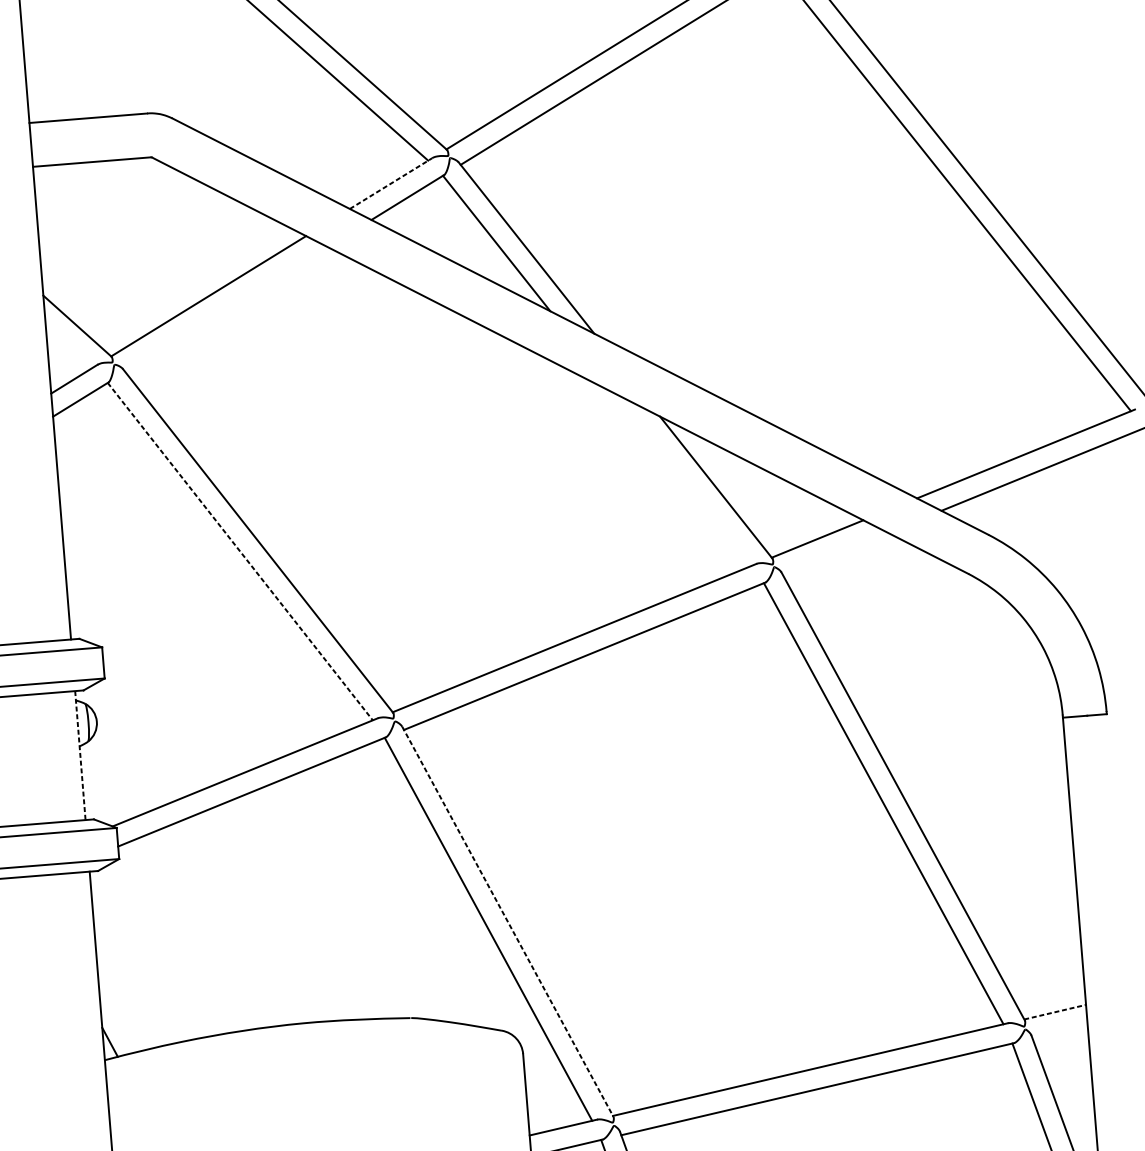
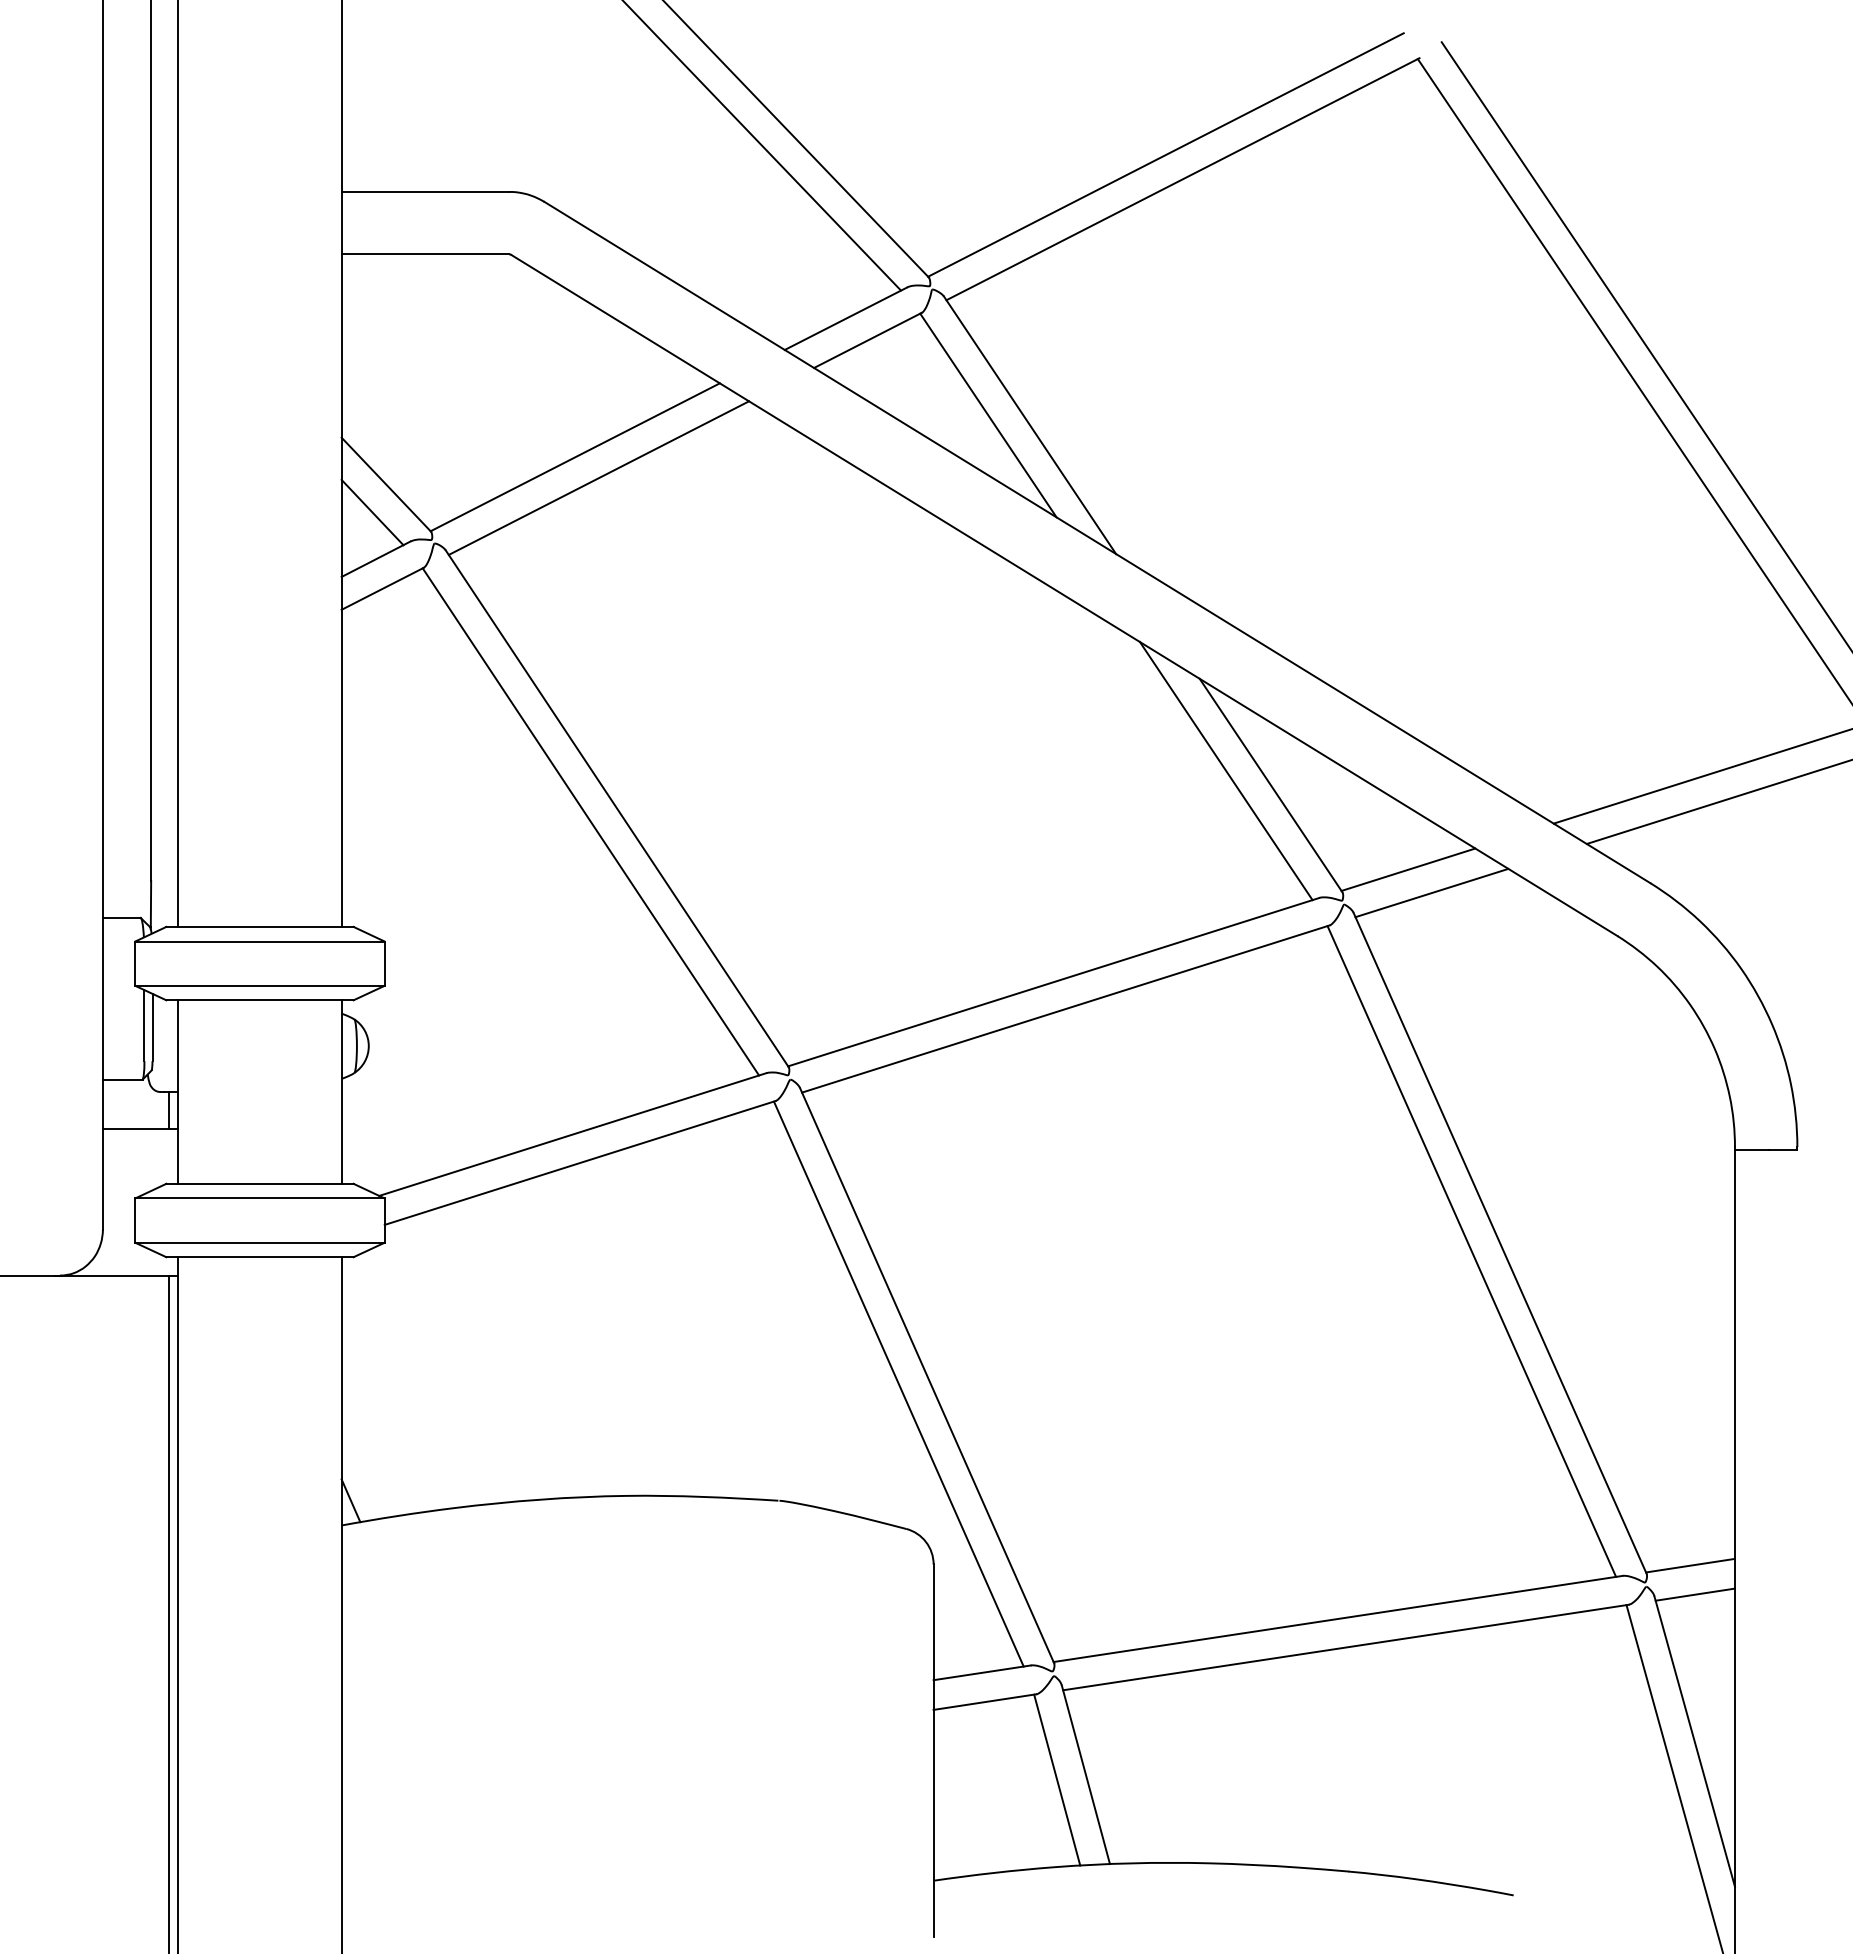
line: (390, 183) -> (845, 318), dashed -> solid
line: (226, 309) -> (598, 477), added
line: (69, 346) -> (372, 512), added
line: (683, 479) -> (1225, 770), added
line: (240, 552) -> (591, 822), dashed -> solid
line: (835, 553) -> (1431, 892), added
line: (80, 755) -> (341, 1092), dashed -> solid
line: (508, 922) -> (927, 1376), dashed -> solid
line: (1055, 1012) -> (1690, 1565), dashed -> solid
line: (1059, 1032) -> (1694, 1594), added

